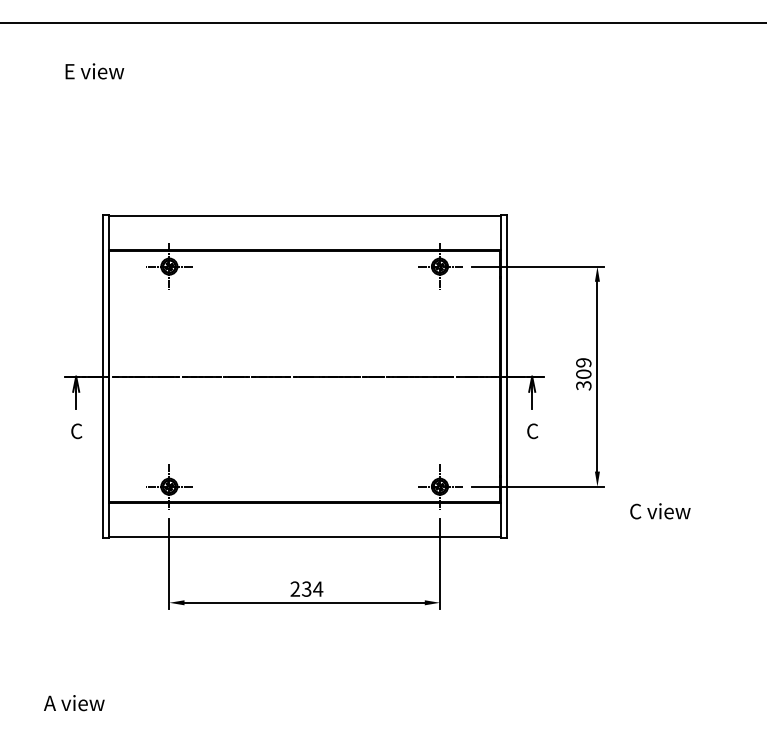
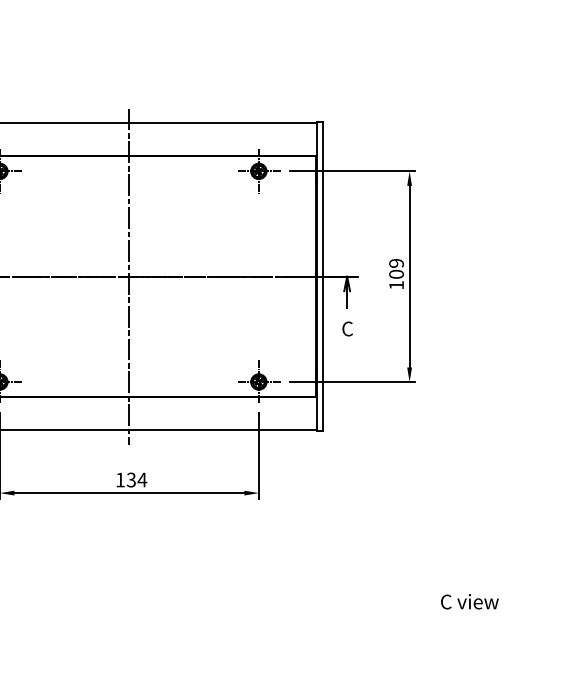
line: (304, 376) -> (129, 276), added
text: (583, 385) -> (396, 285), 309 -> 109
text: (660, 511) -> (469, 601), moved
text: (294, 588) -> (119, 479), 234 -> 134

